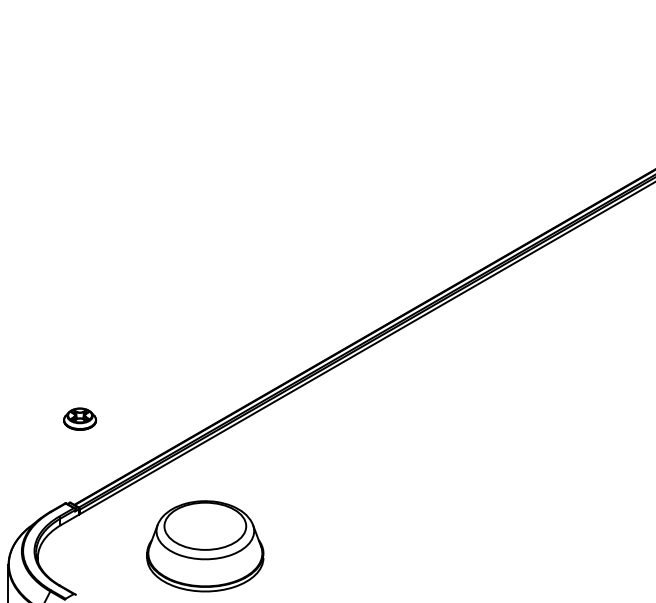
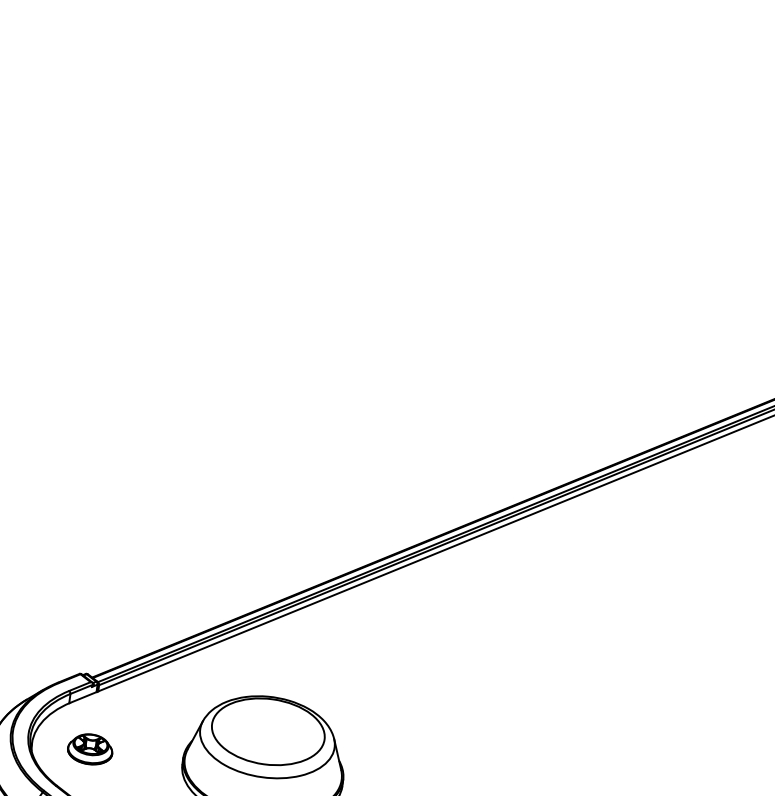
part: (80, 418) -> (91, 748), moved

